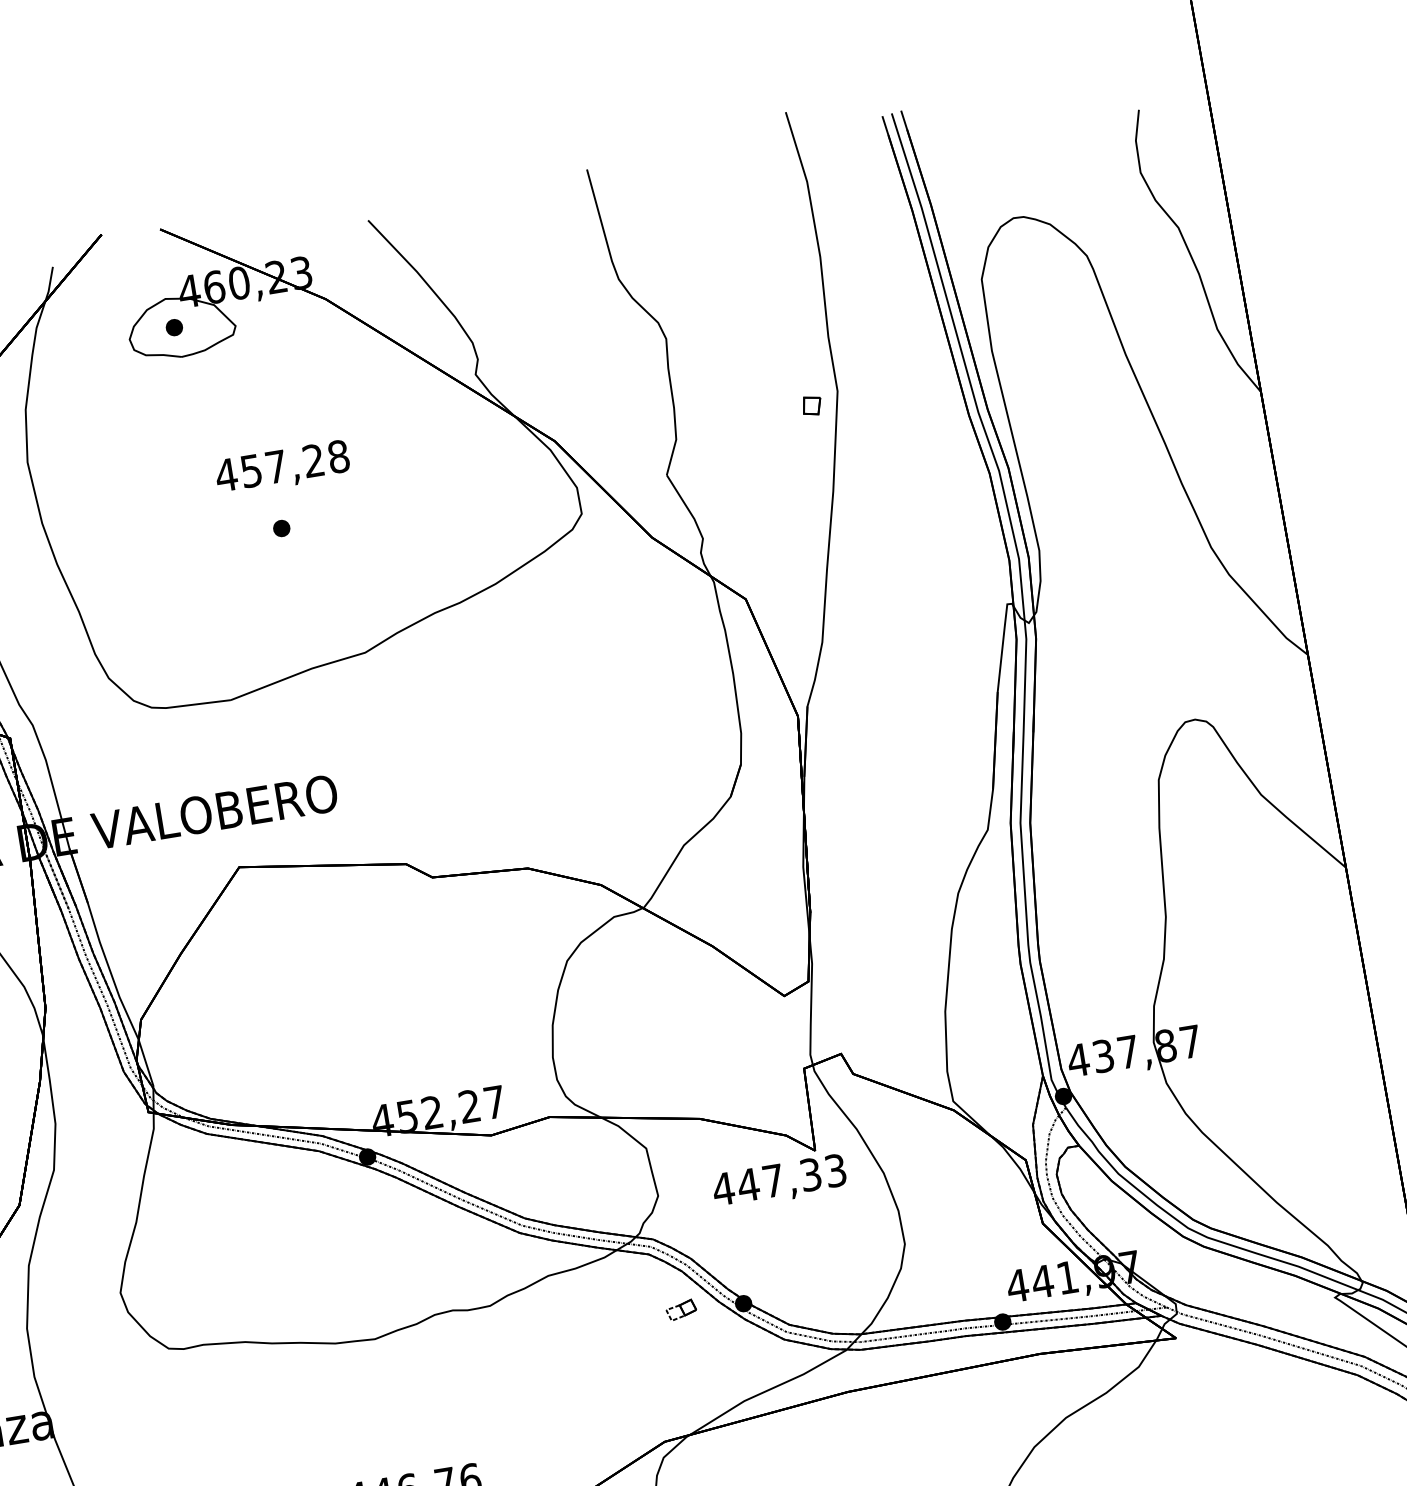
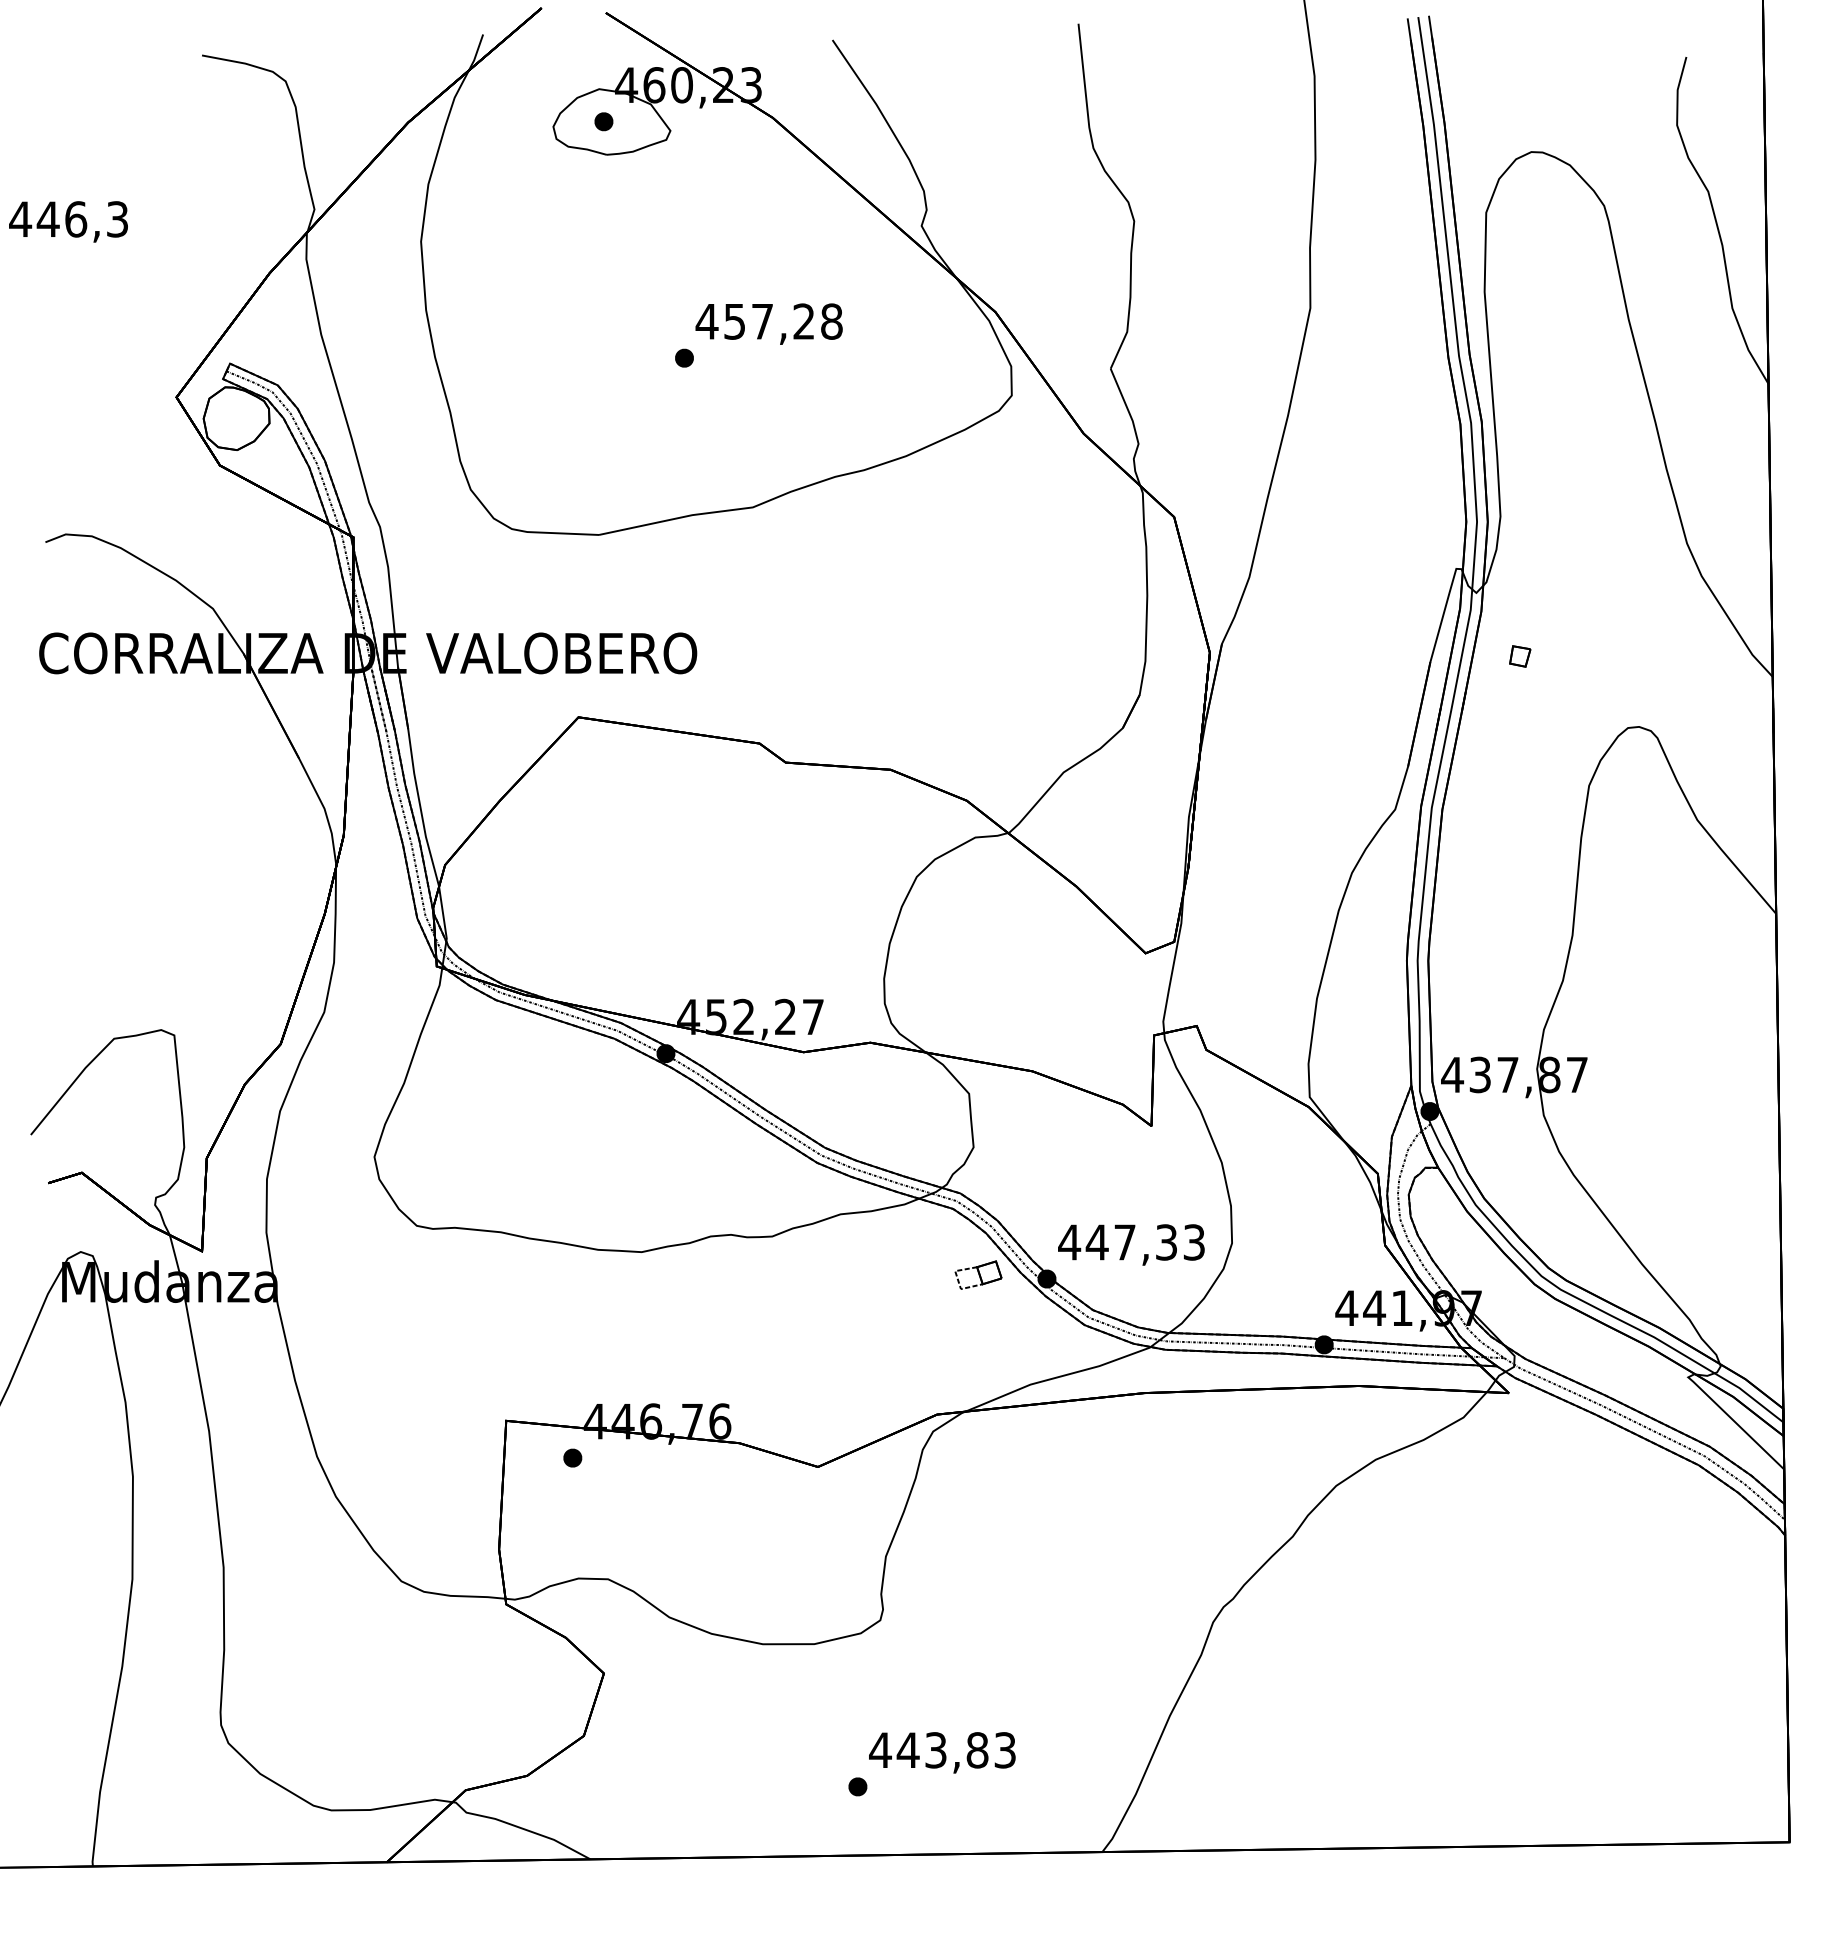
part: (812, 405) -> (1520, 656), moved
text: (281, 467) -> (768, 323), moved
text: (779, 1181) -> (1131, 1244), moved
part: (681, 1309) -> (978, 1274), size x1.43

